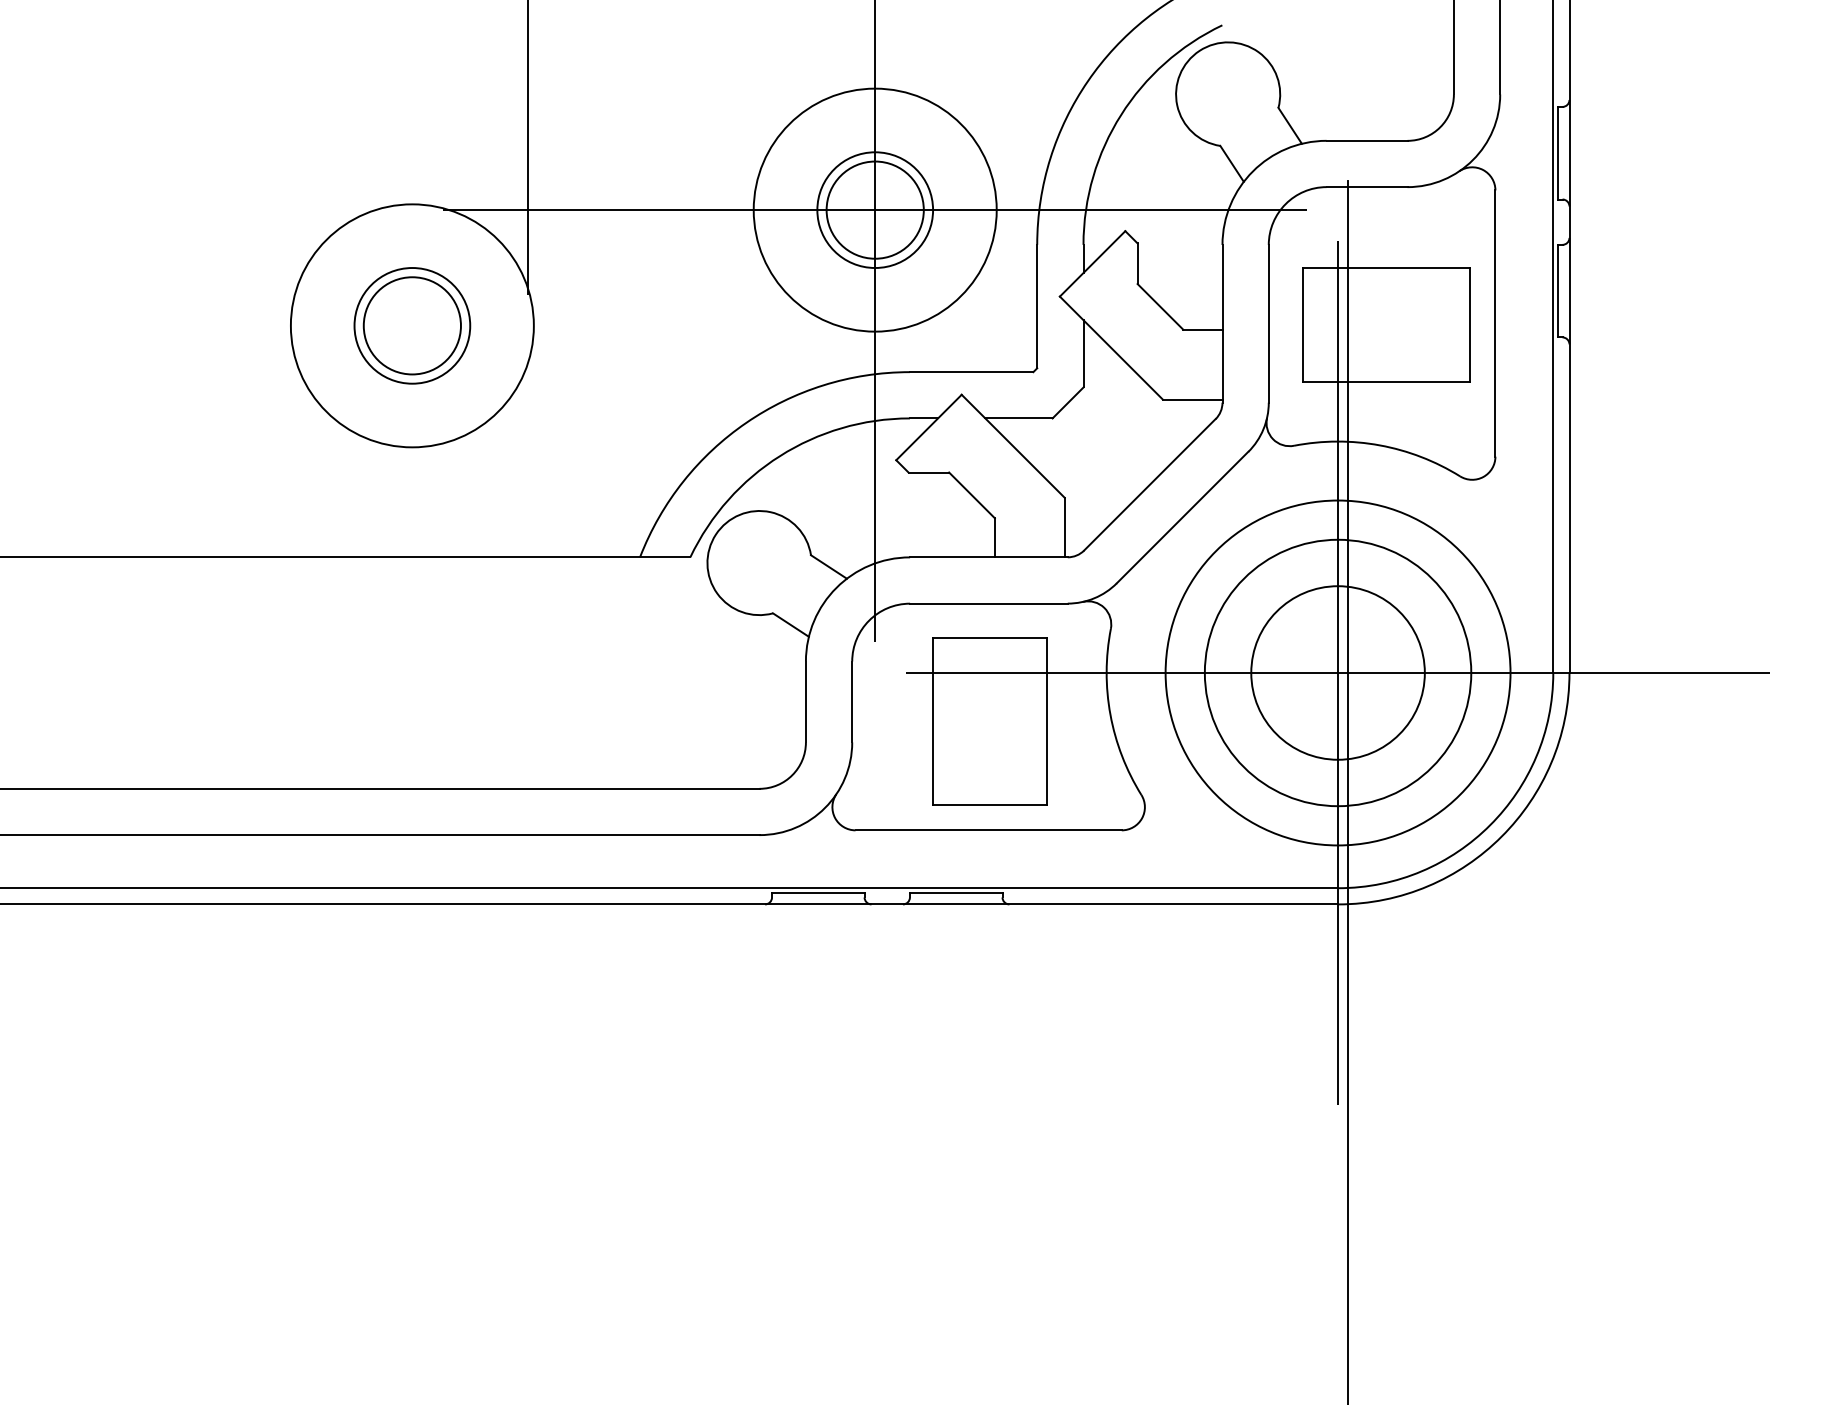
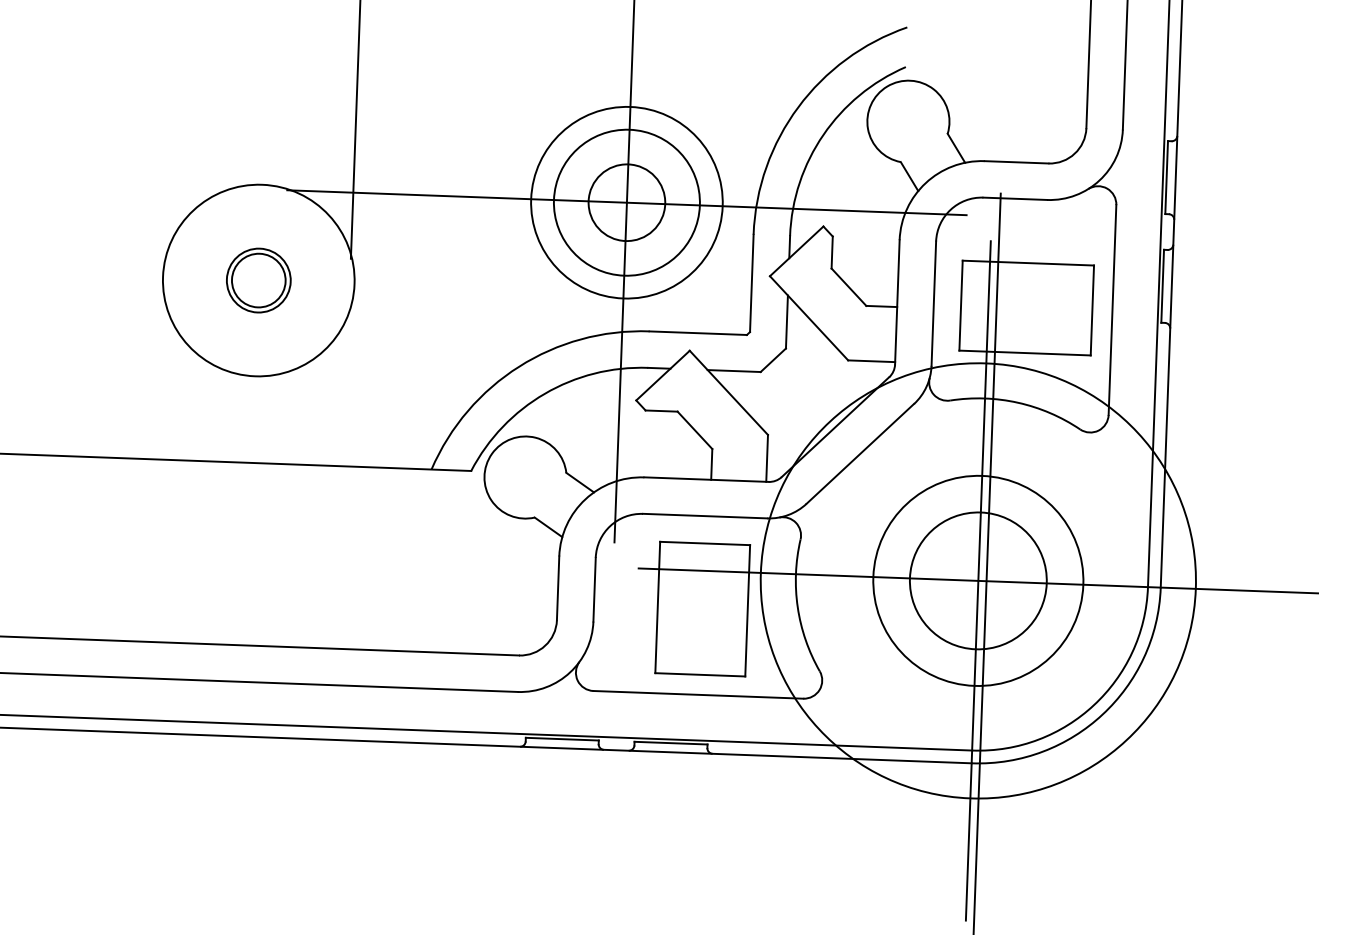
circle: (875, 210) -> (627, 203), size x1.6
part: (412, 325) -> (258, 280), size x0.7
circle: (1337, 672) -> (977, 580), size x1.6

